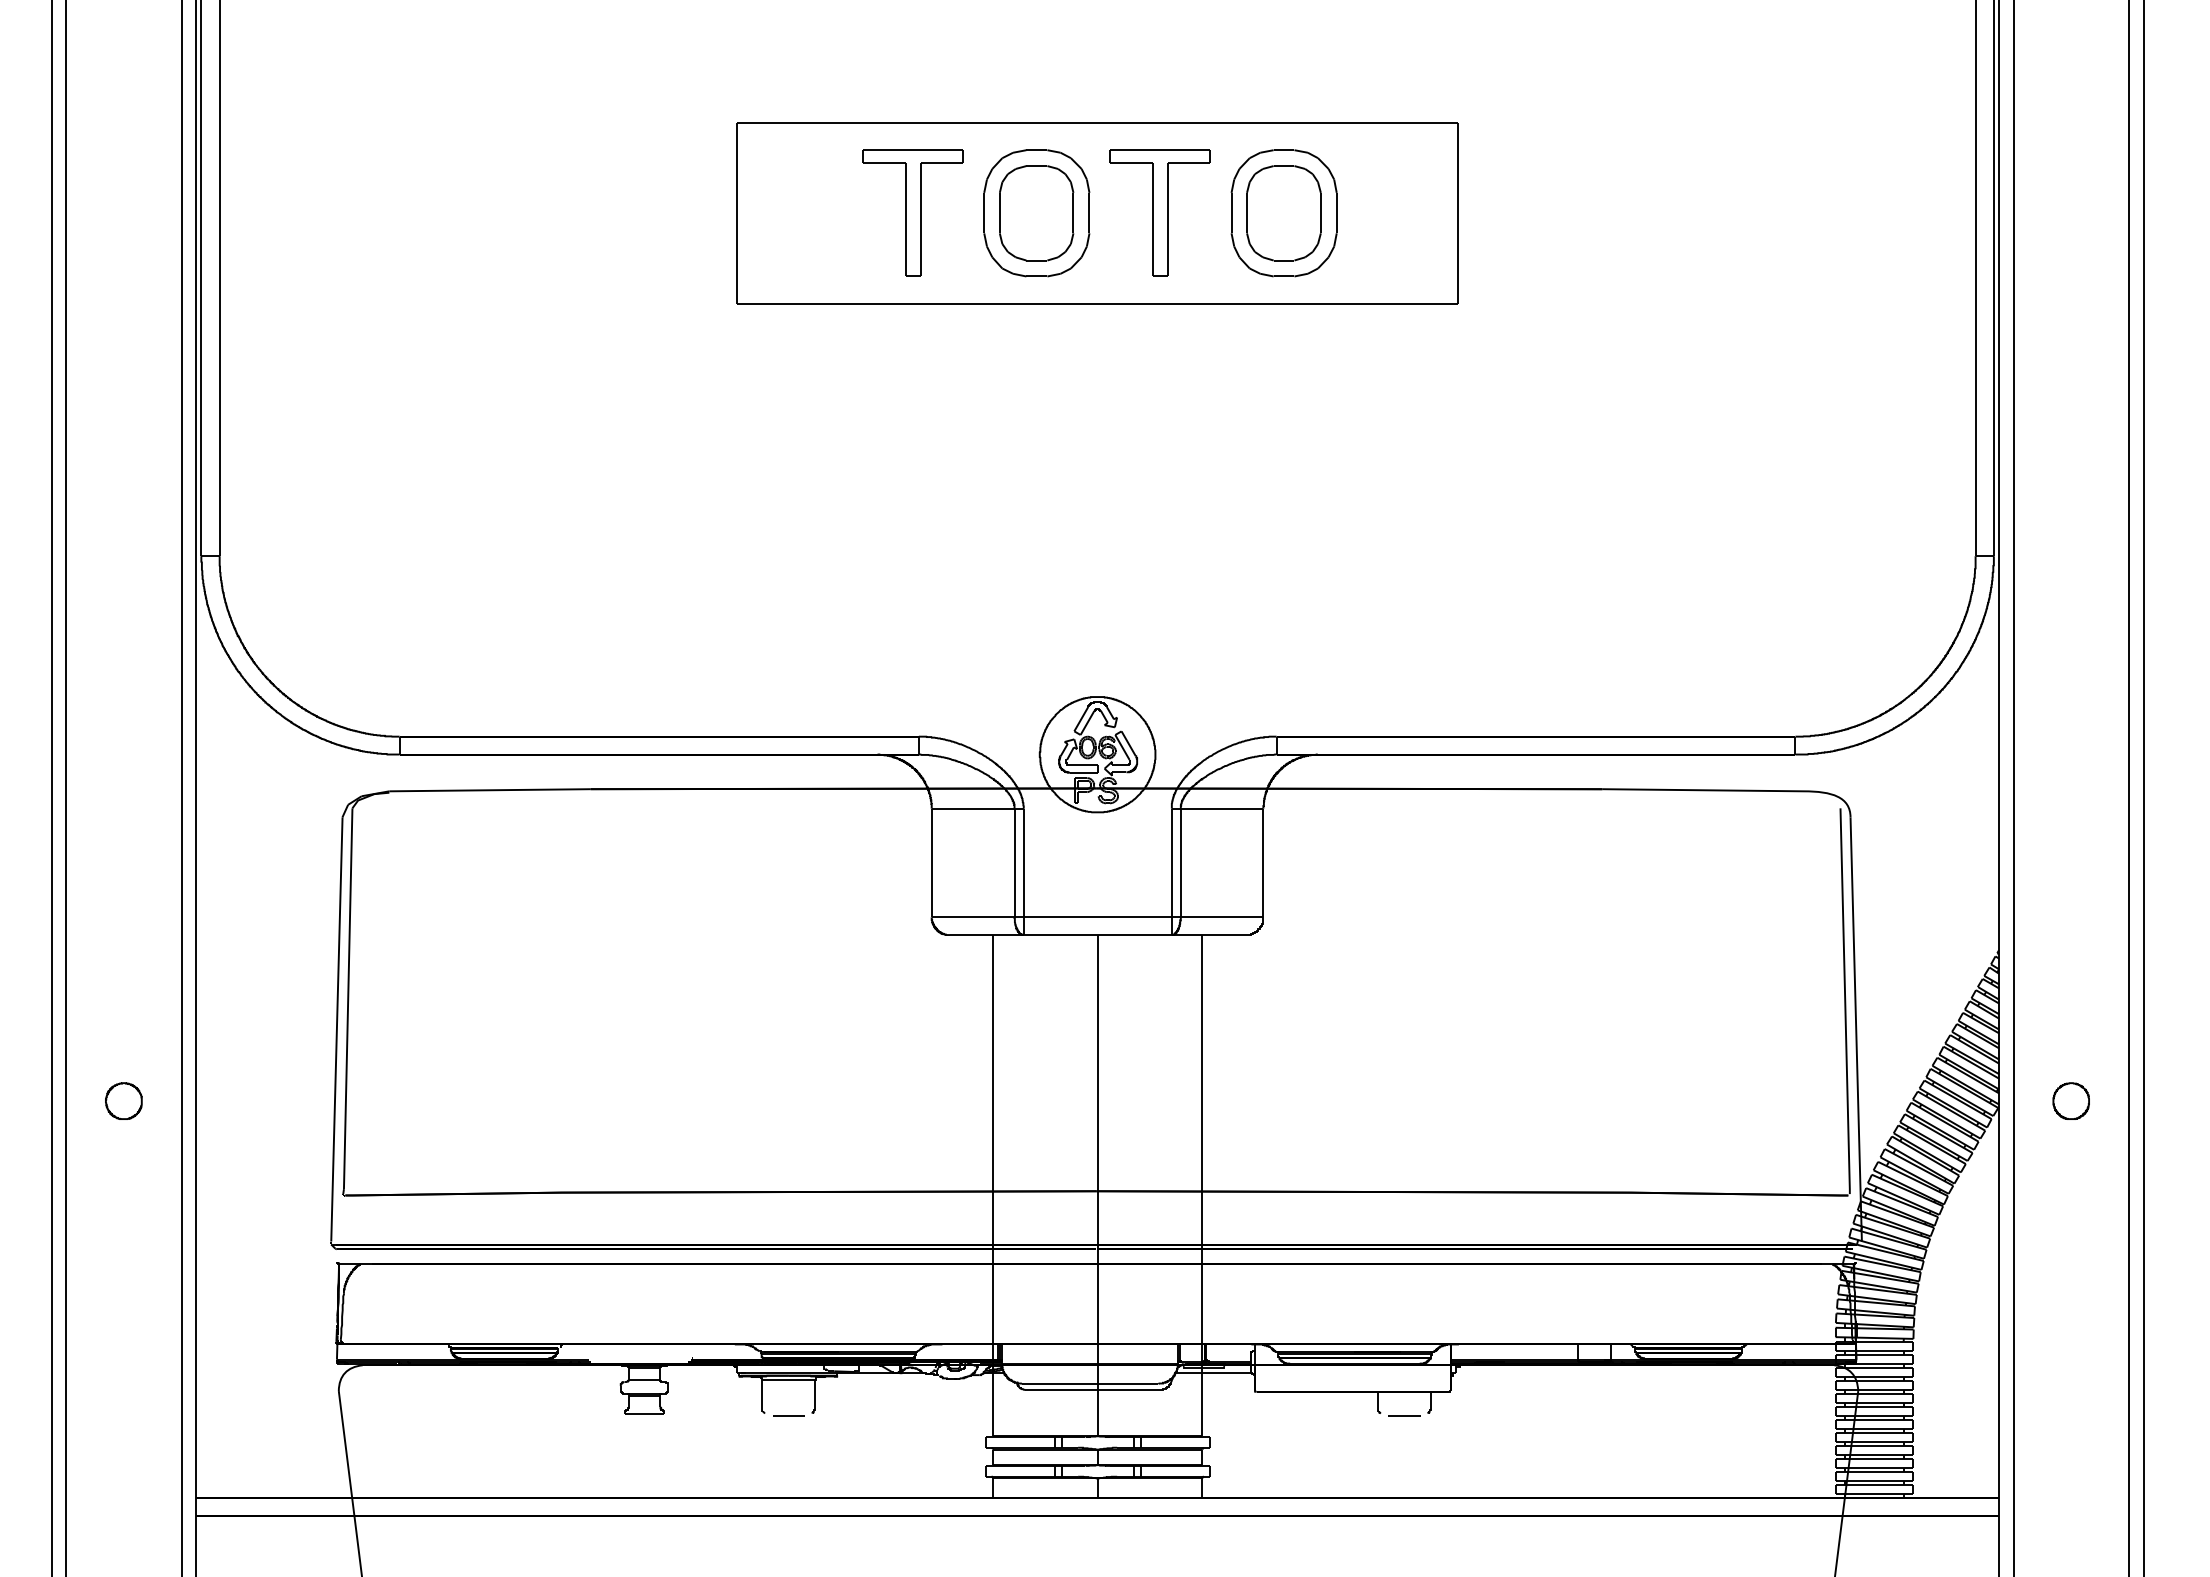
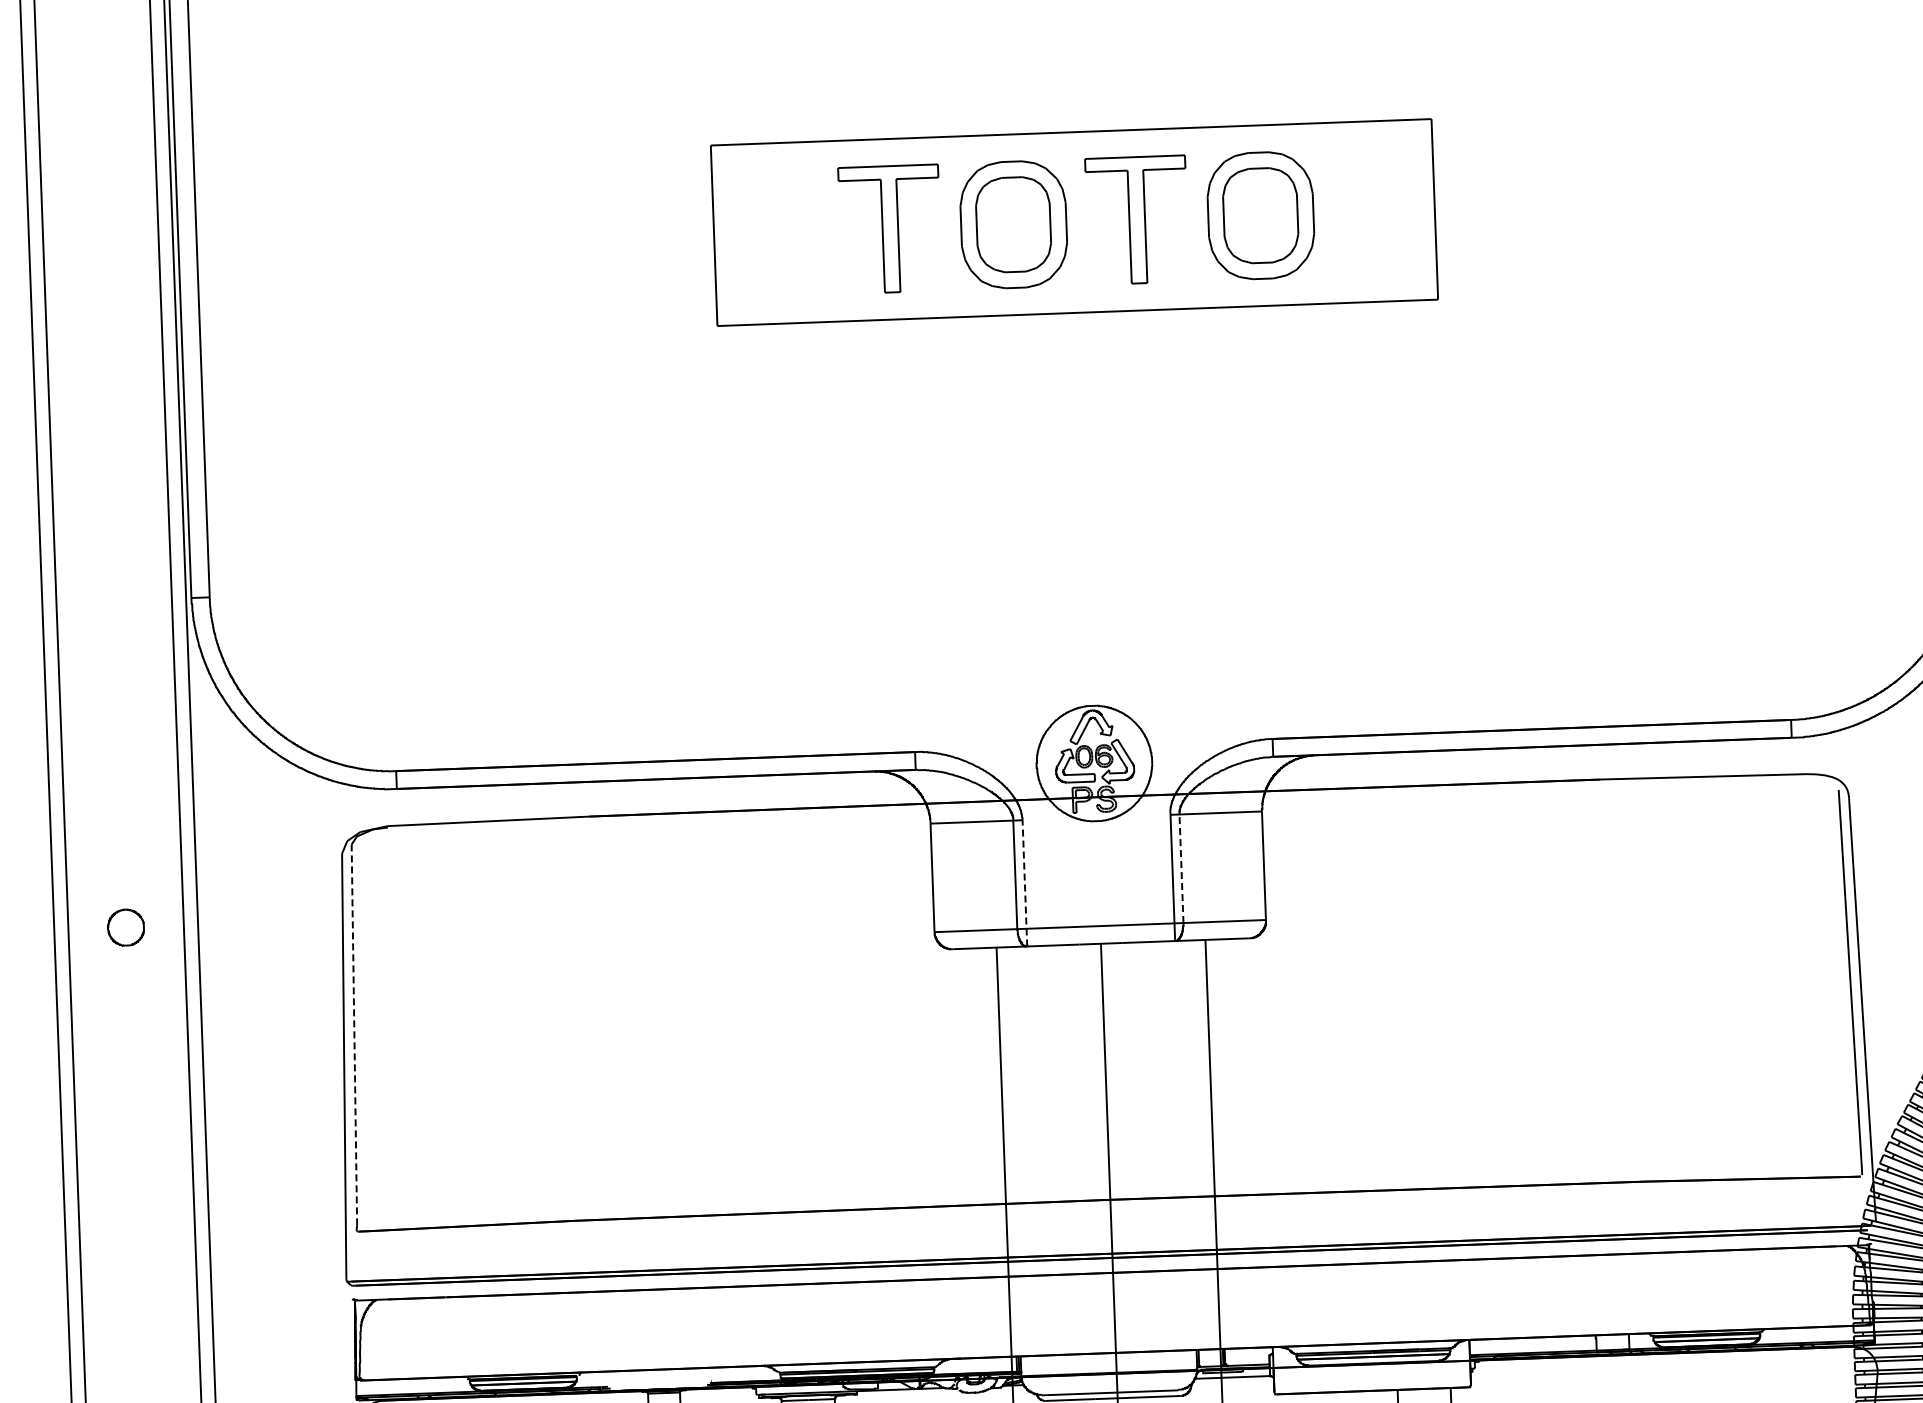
line: (1180, 862) -> (1181, 868), solid -> dashed
line: (1023, 871) -> (1024, 883), solid -> dashed
line: (348, 998) -> (354, 1034), solid -> dashed
part: (123, 1100) -> (125, 926), moved

